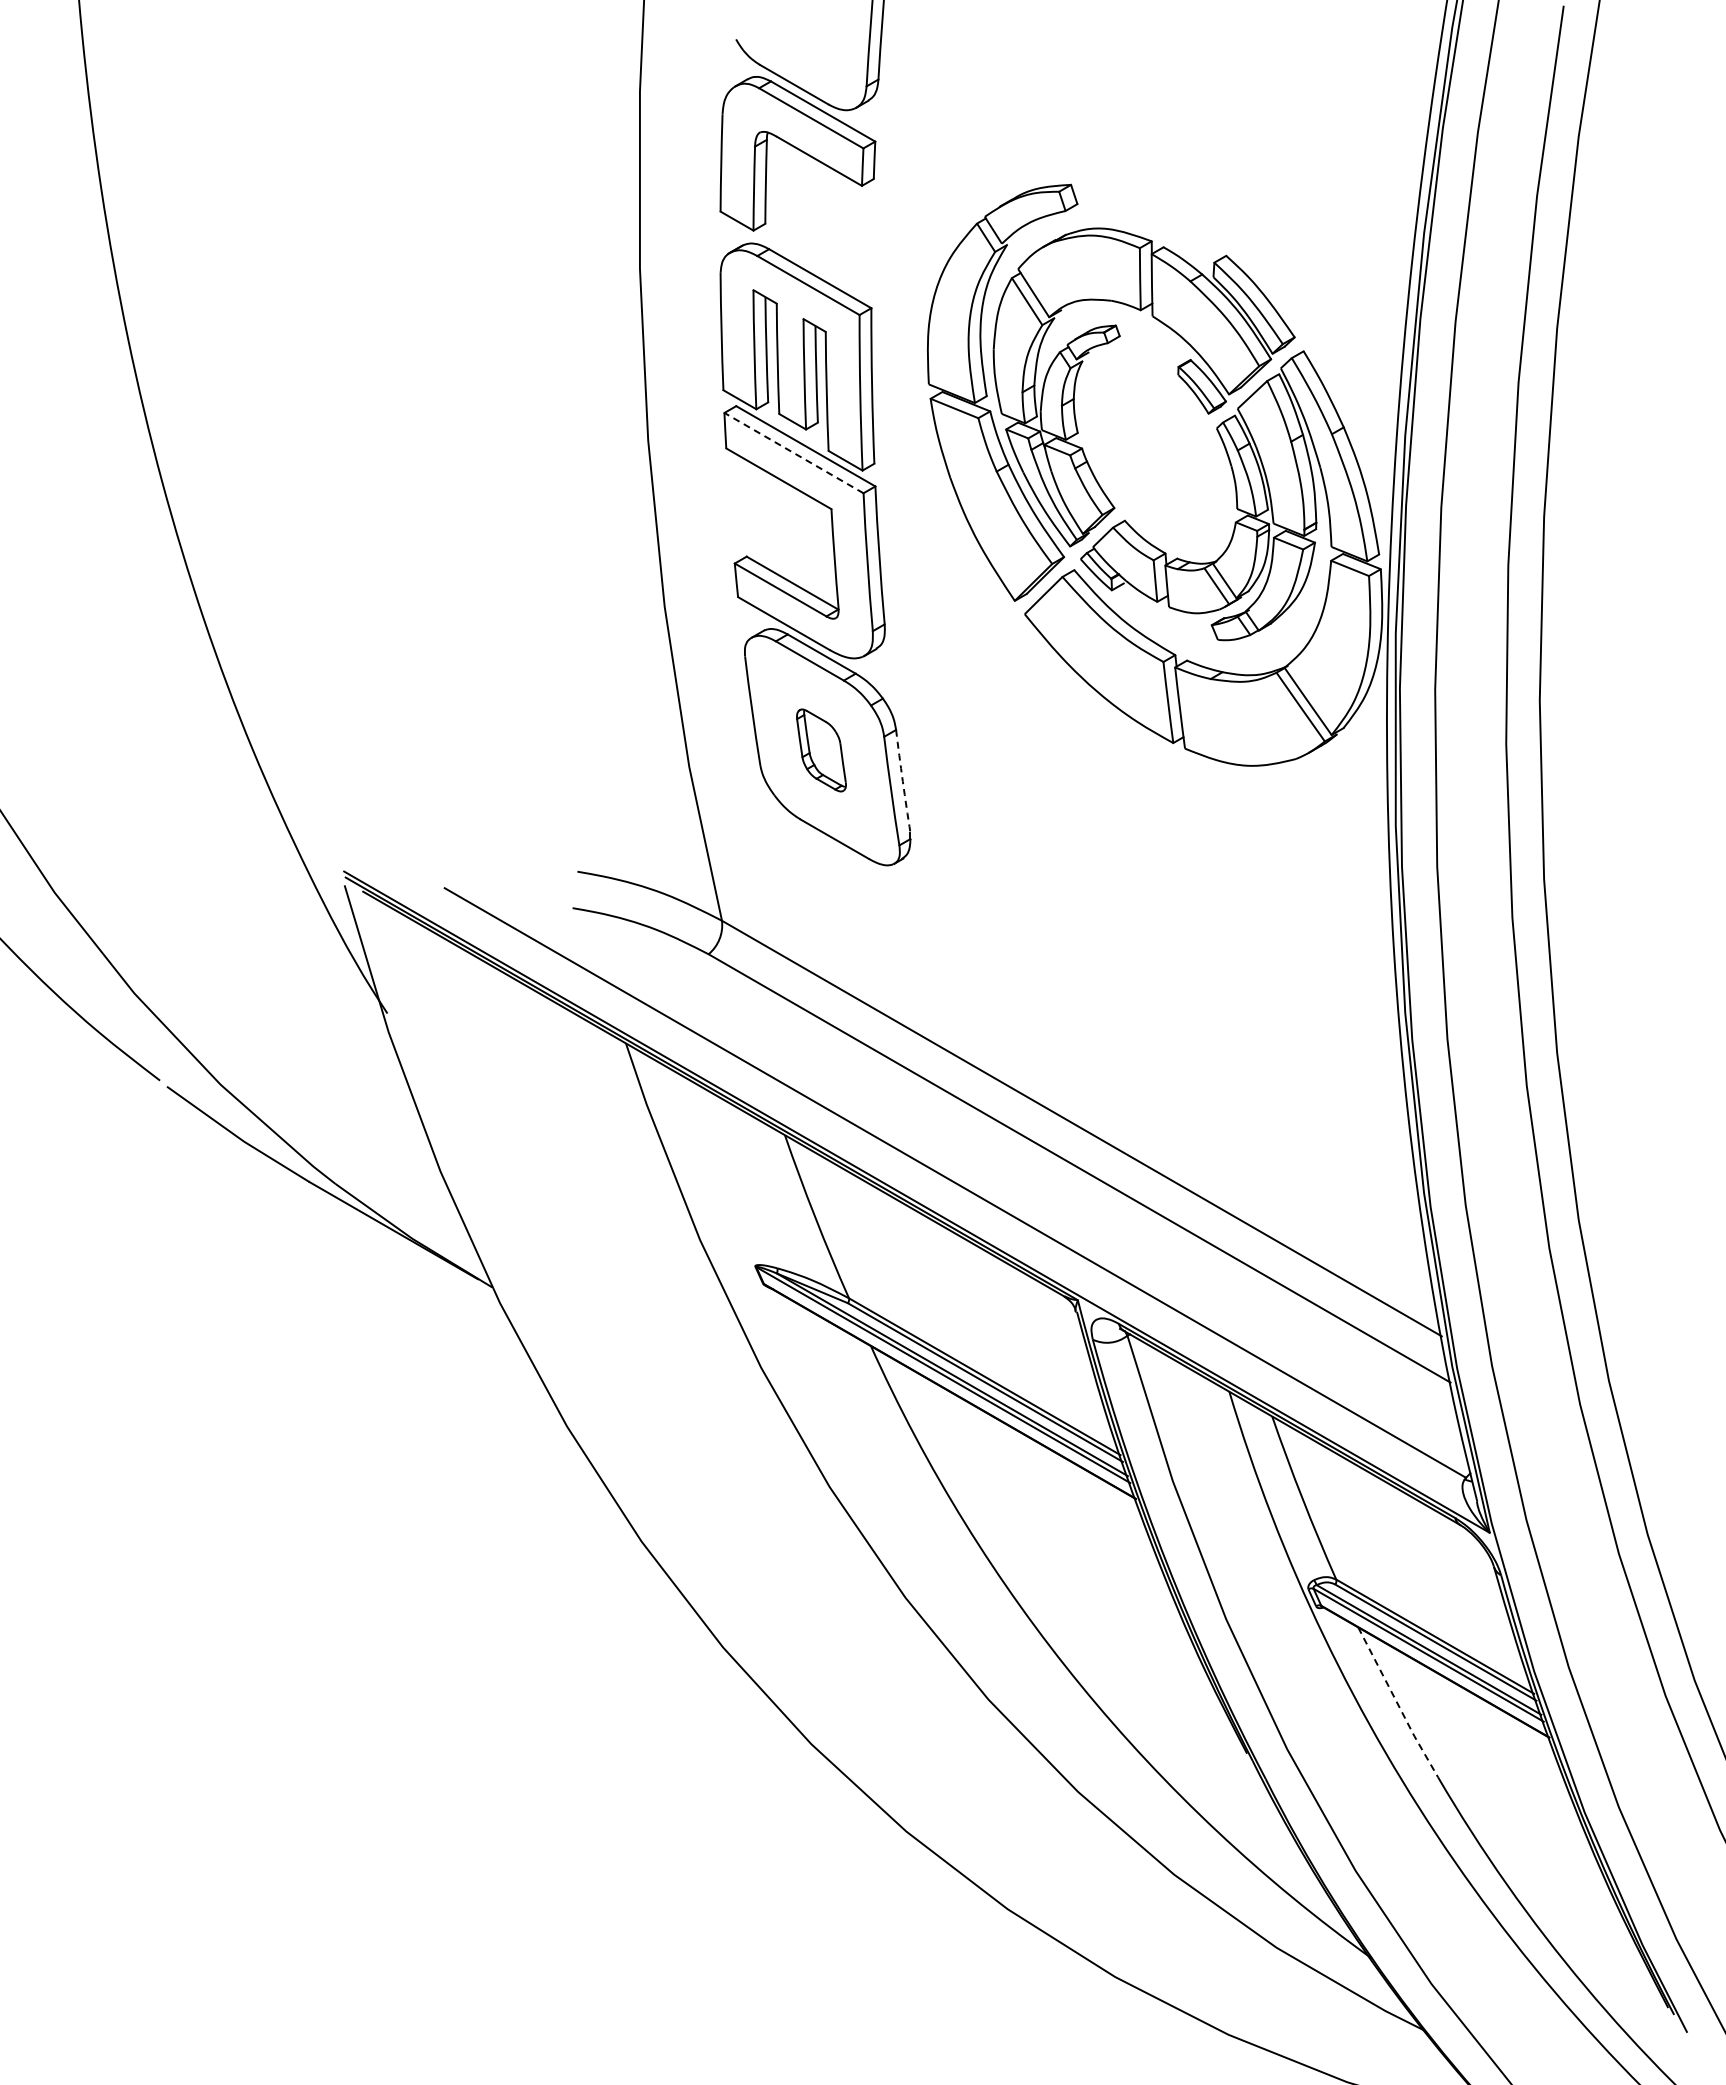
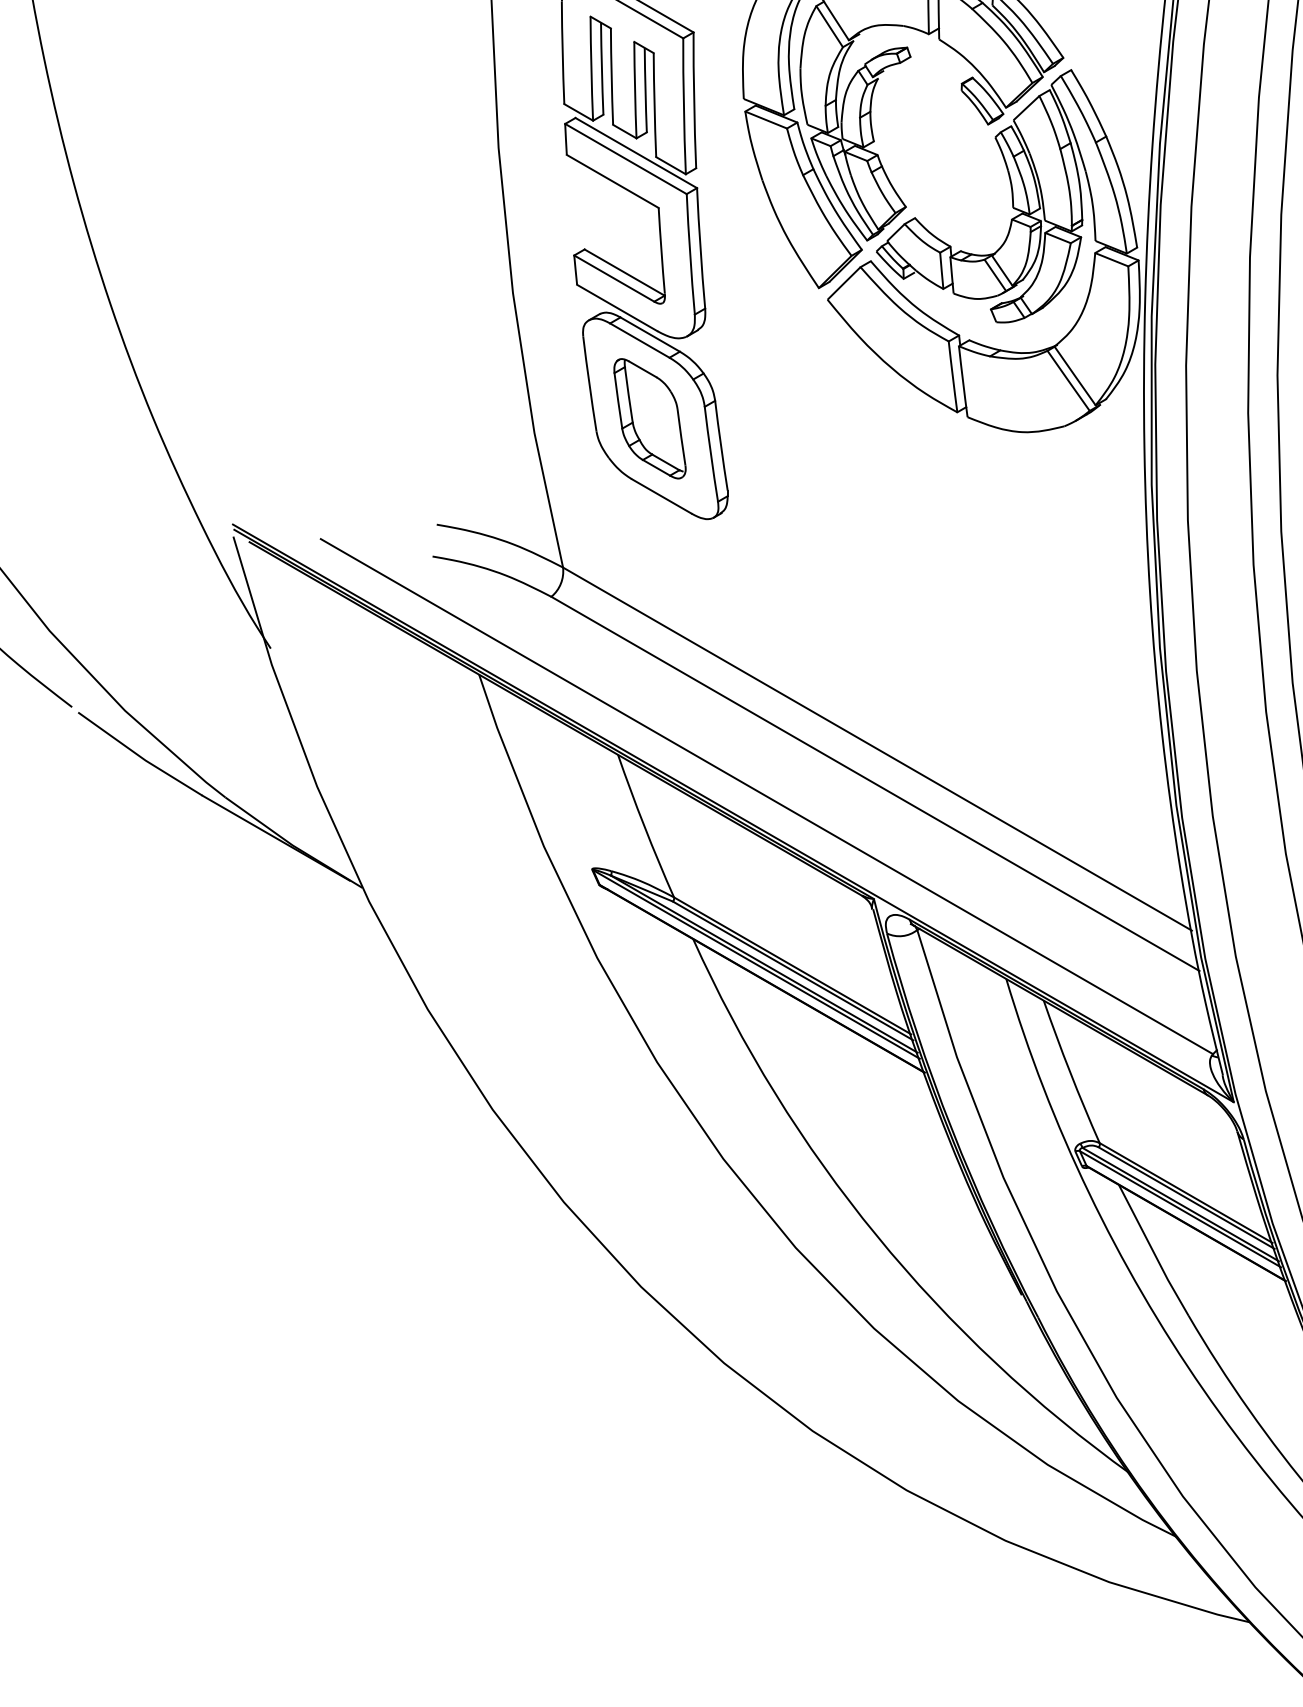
line: (793, 452) -> (625, 158), dashed -> solid
part: (821, 750) -> (649, 418), size x1.67
arc: (902, 781) -> (720, 445), dashed -> solid
line: (1397, 1703) -> (1153, 1251), dashed -> solid

